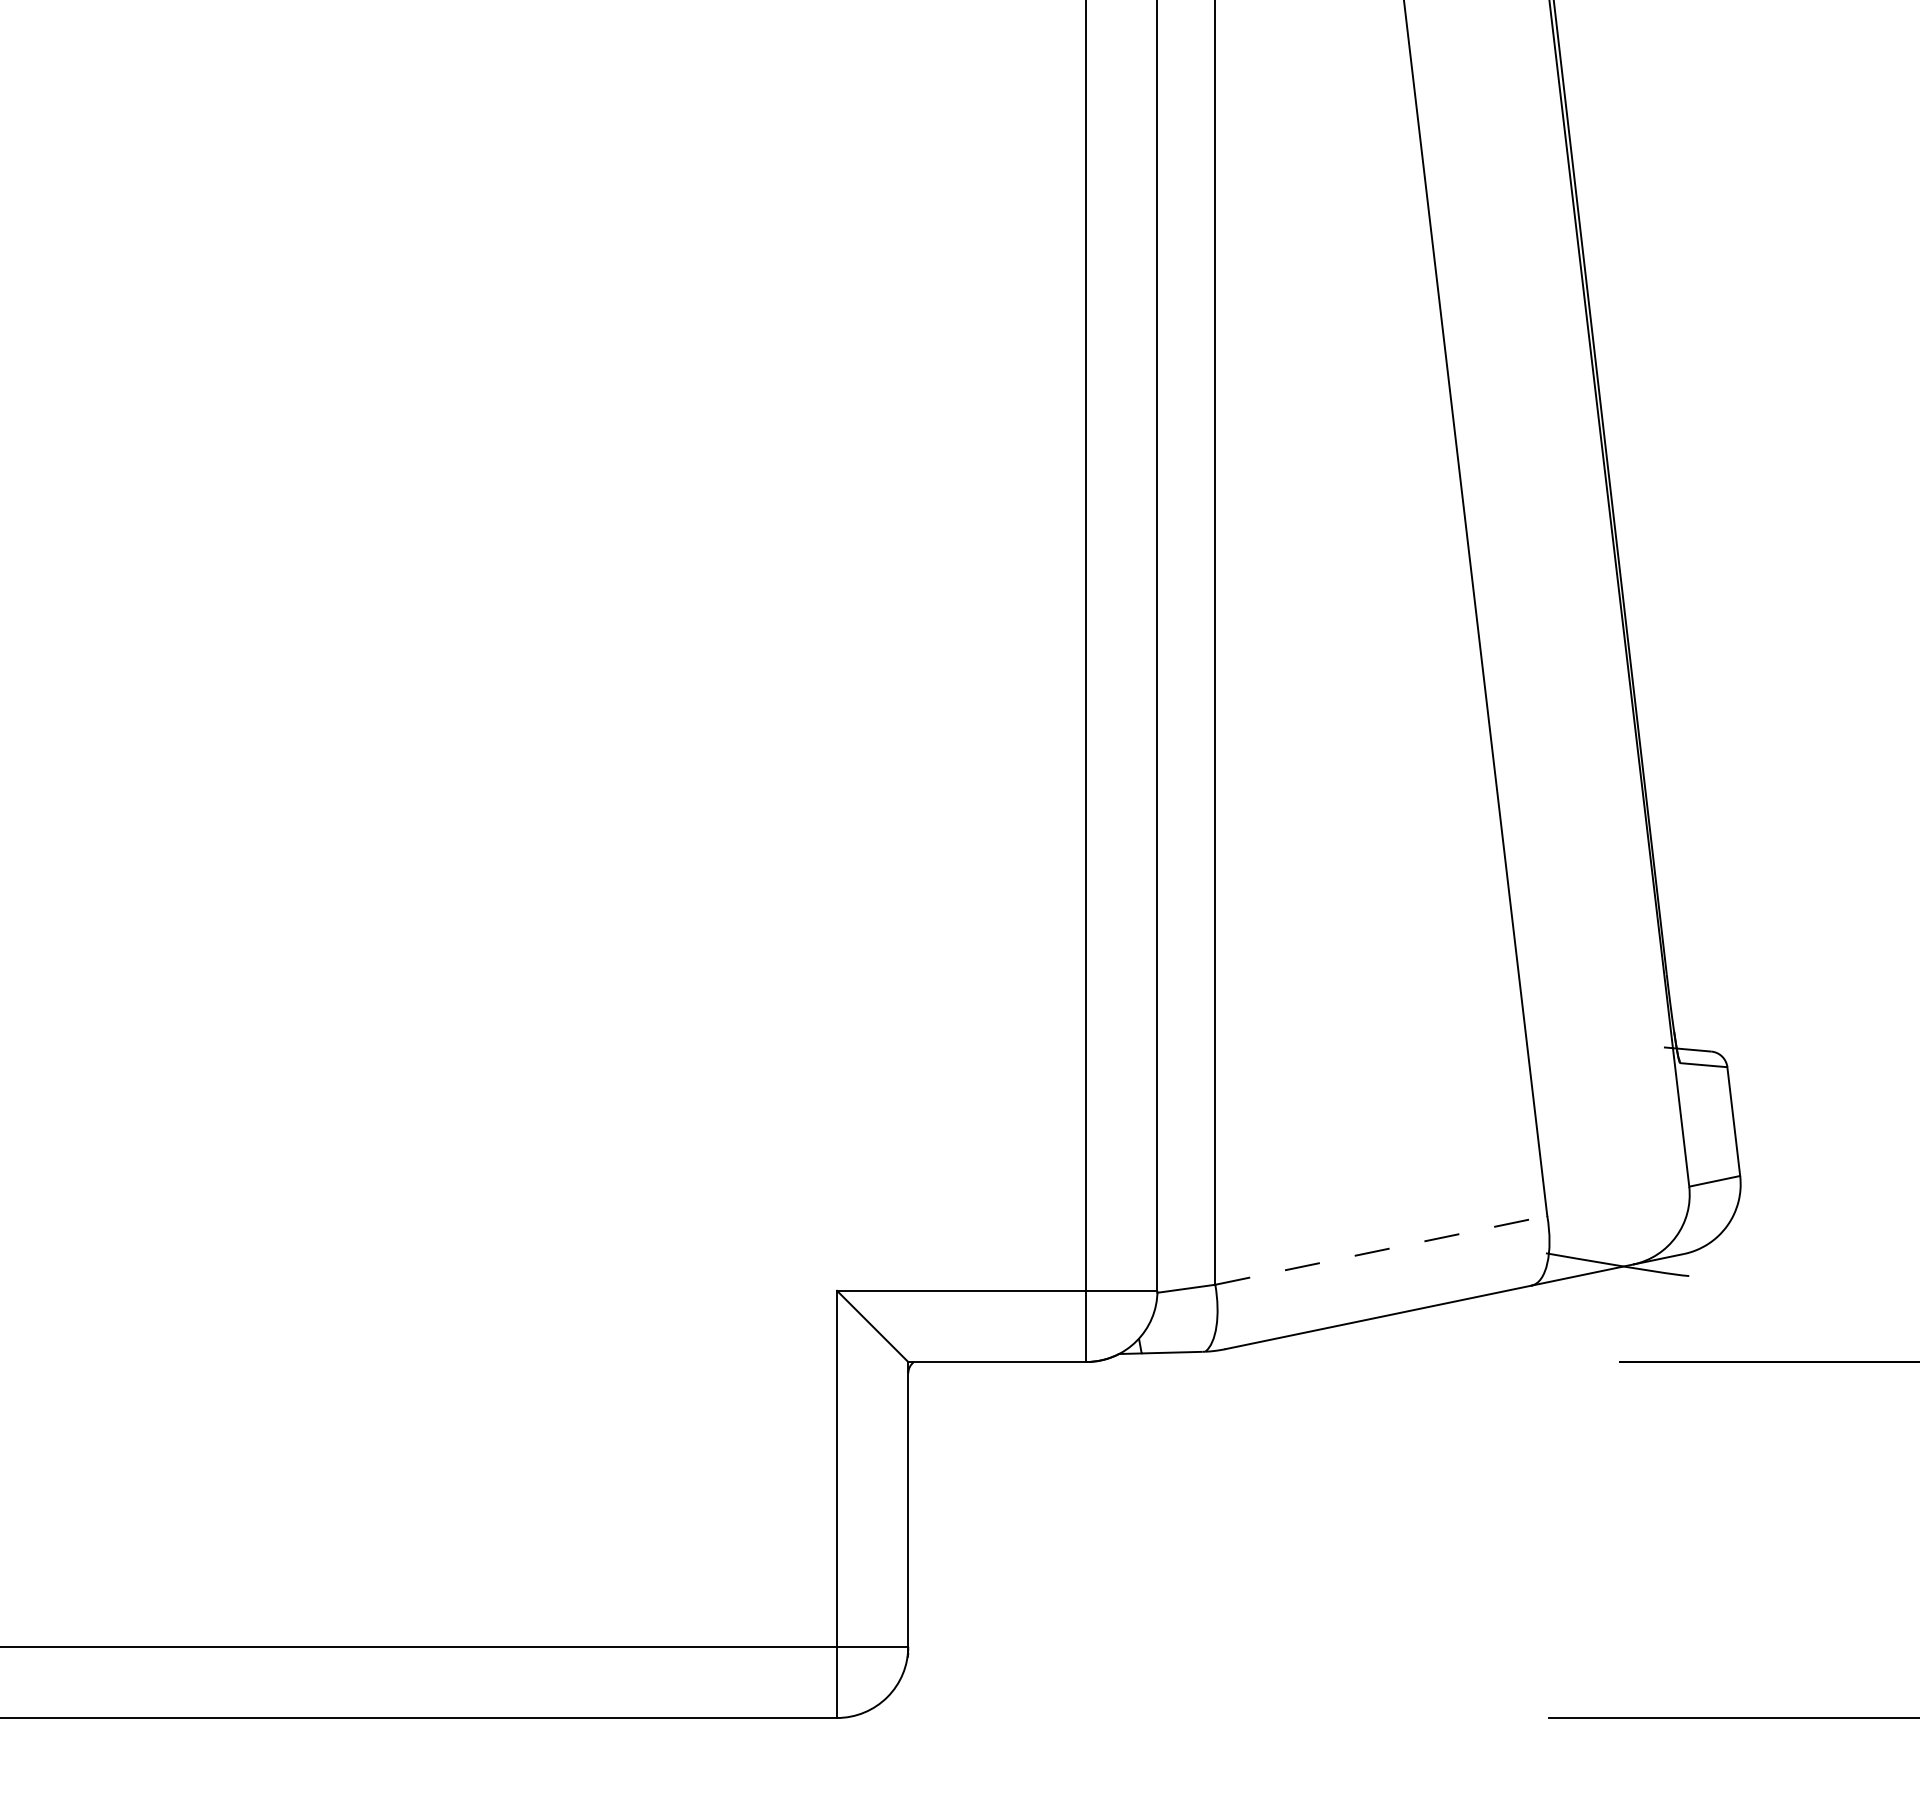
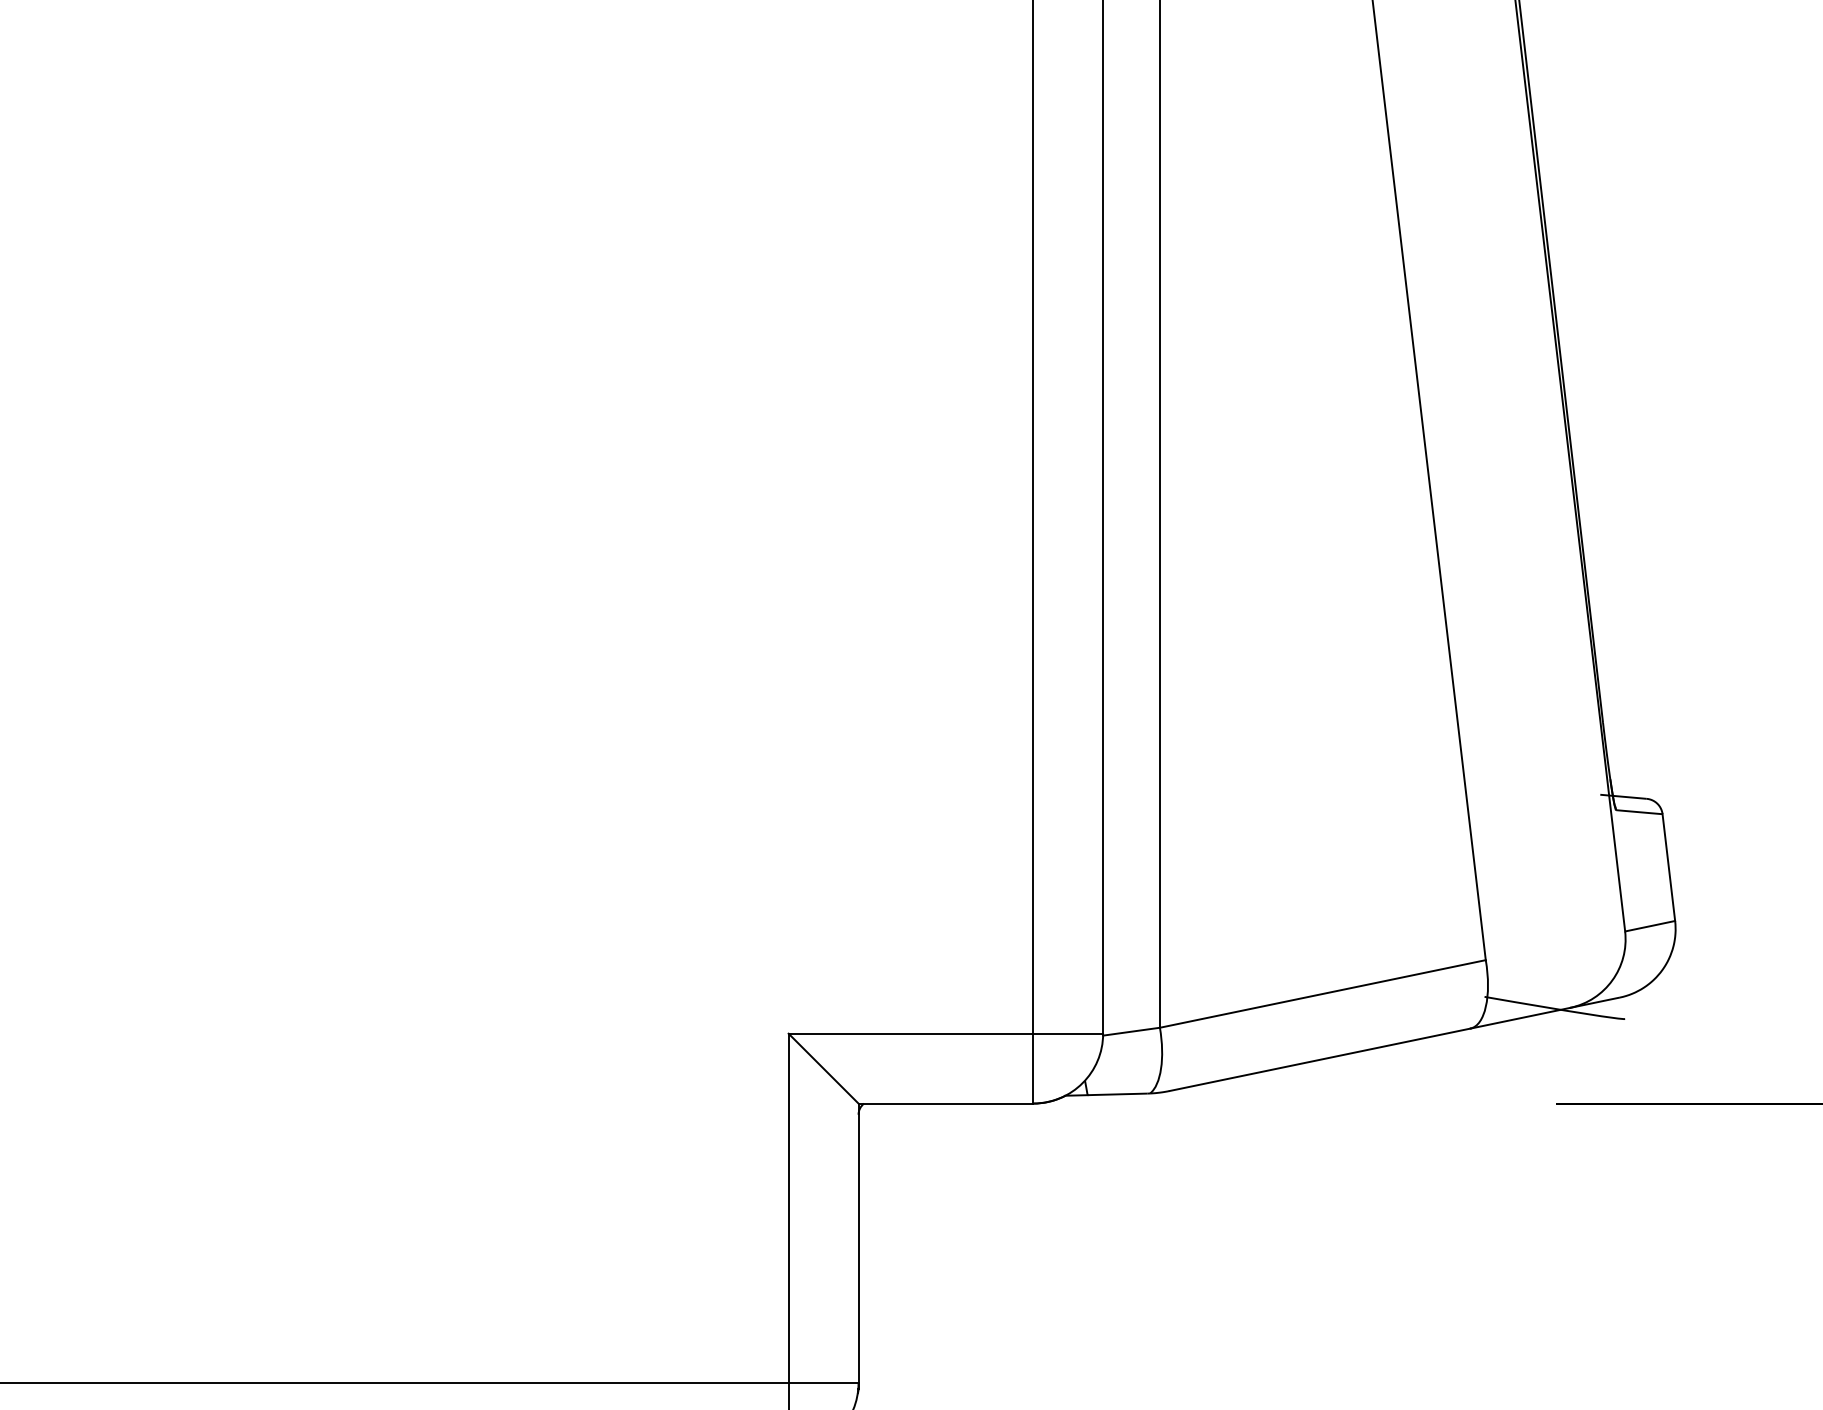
line: (1381, 1250) -> (1323, 994), dashed -> solid

